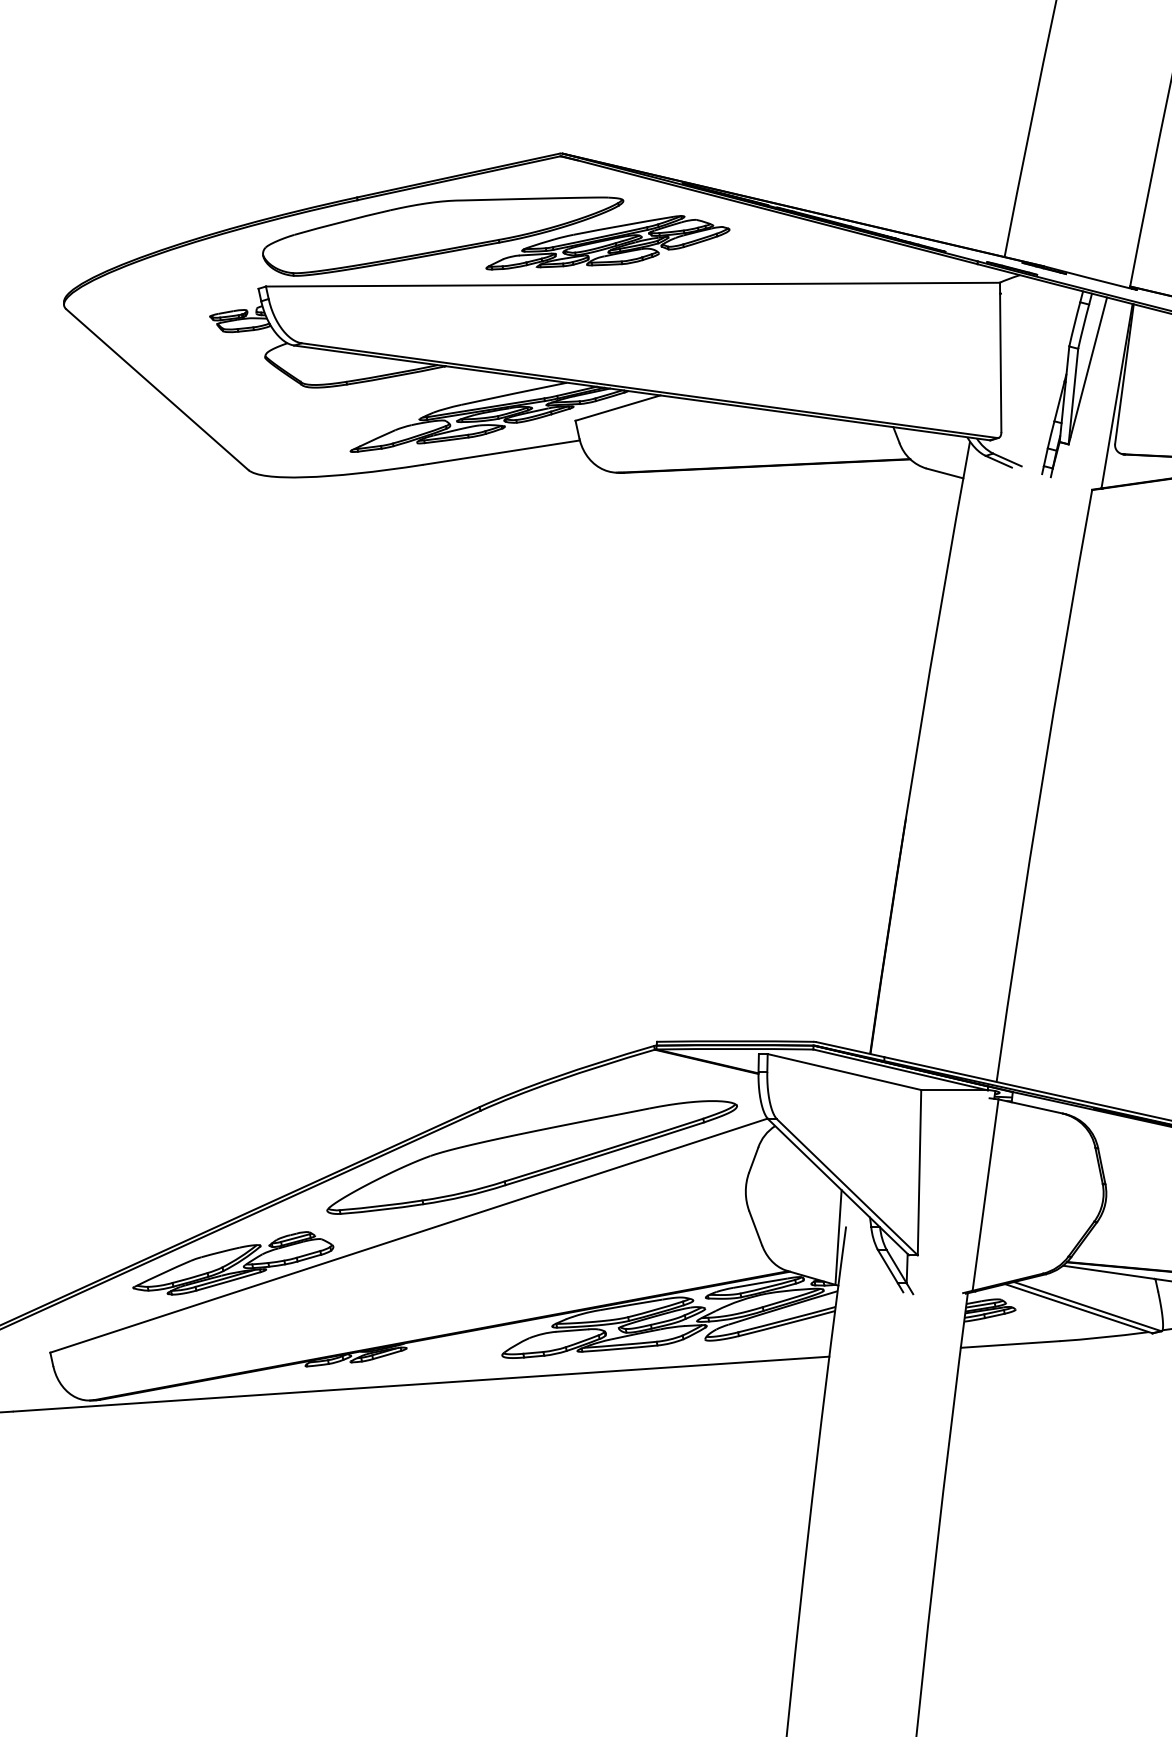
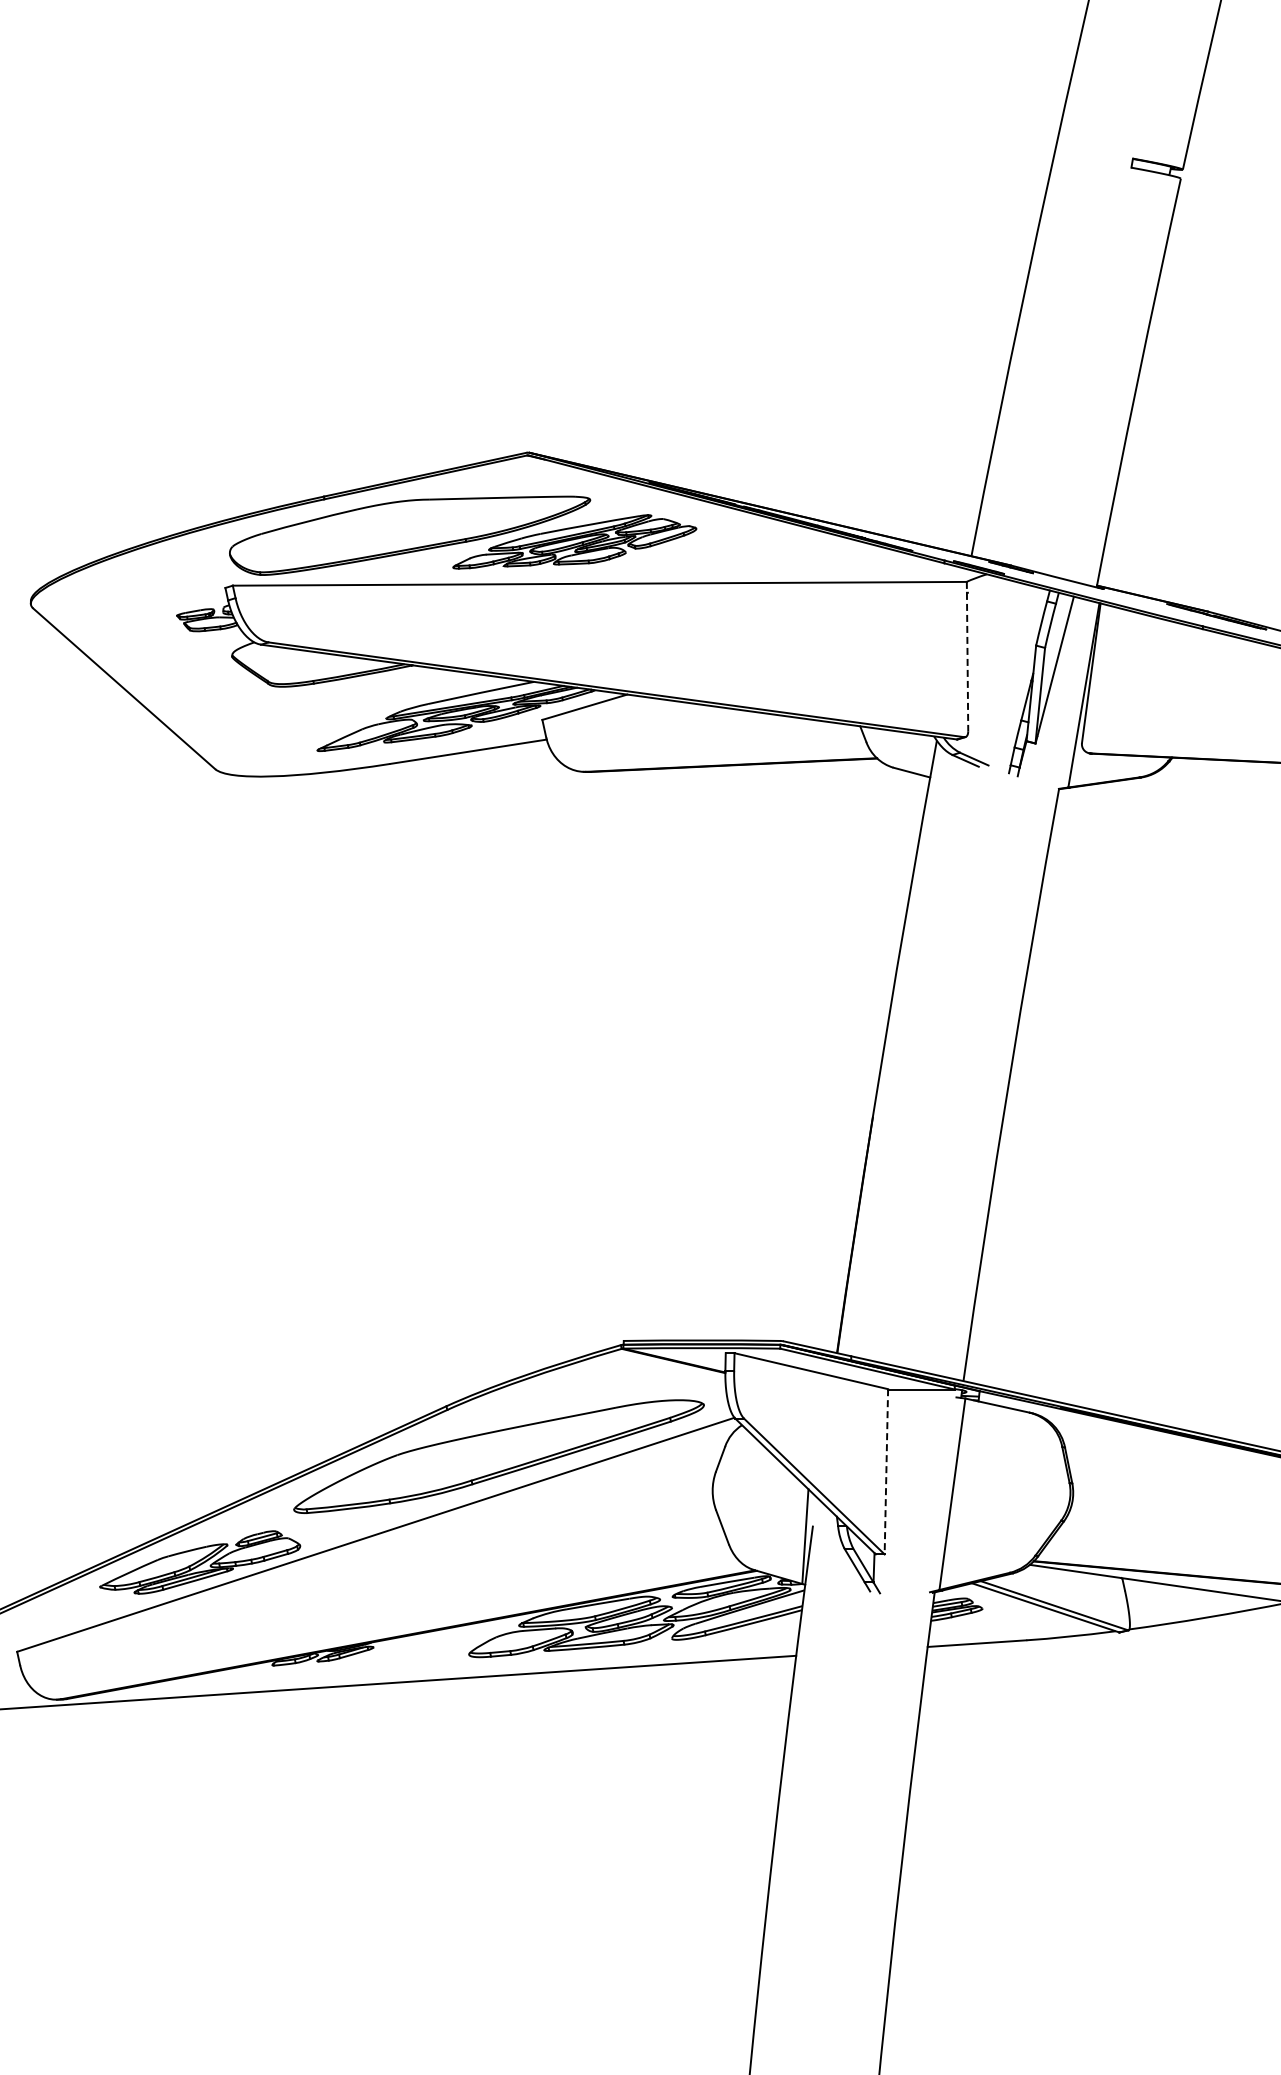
line: (1000, 357) -> (967, 656), solid -> dashed
line: (919, 1172) -> (886, 1471), solid -> dashed

